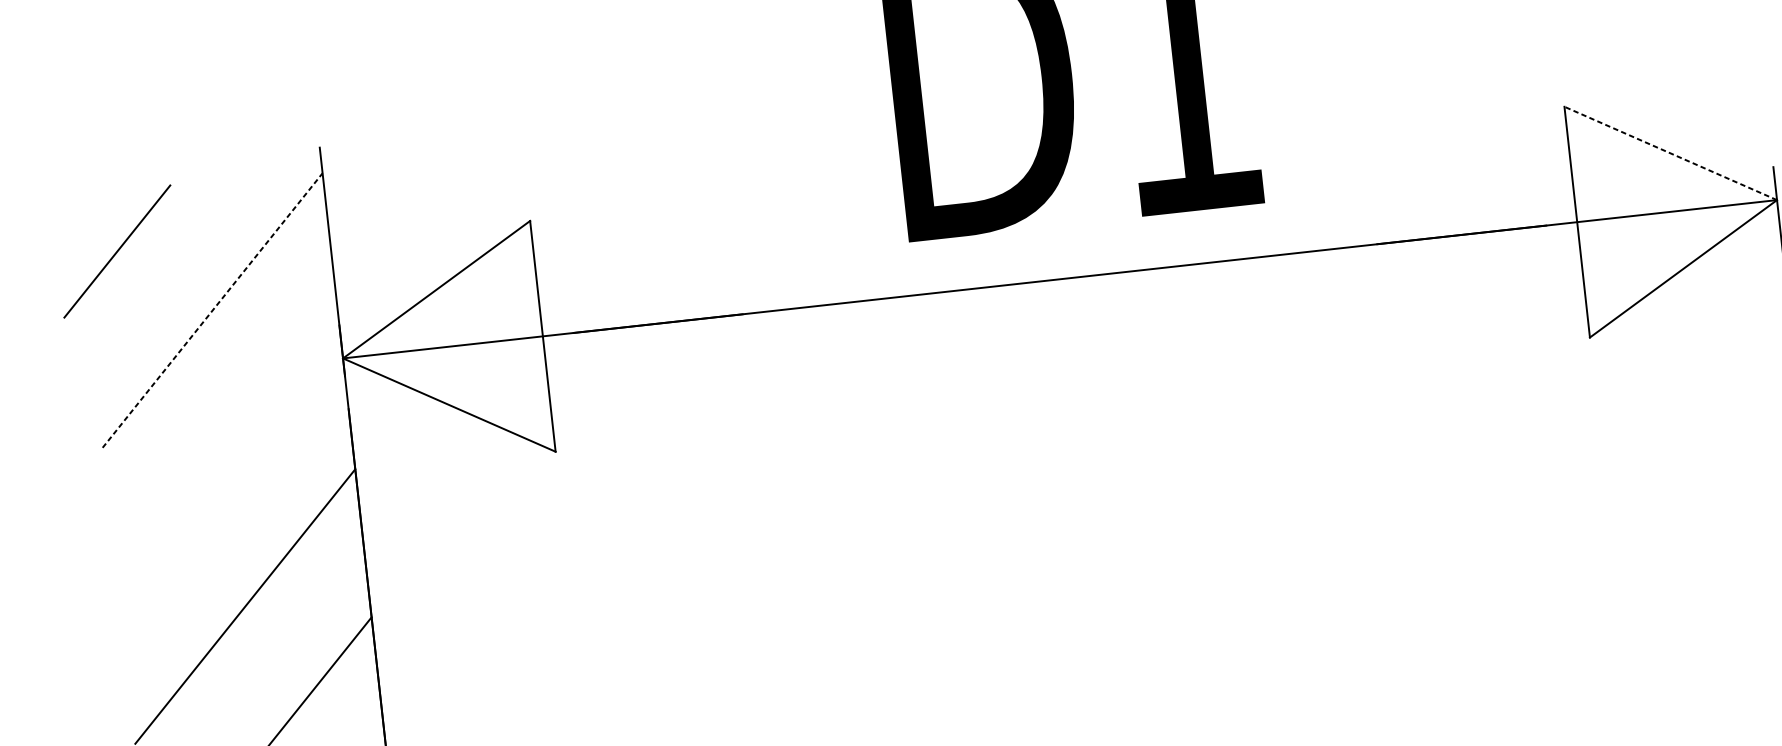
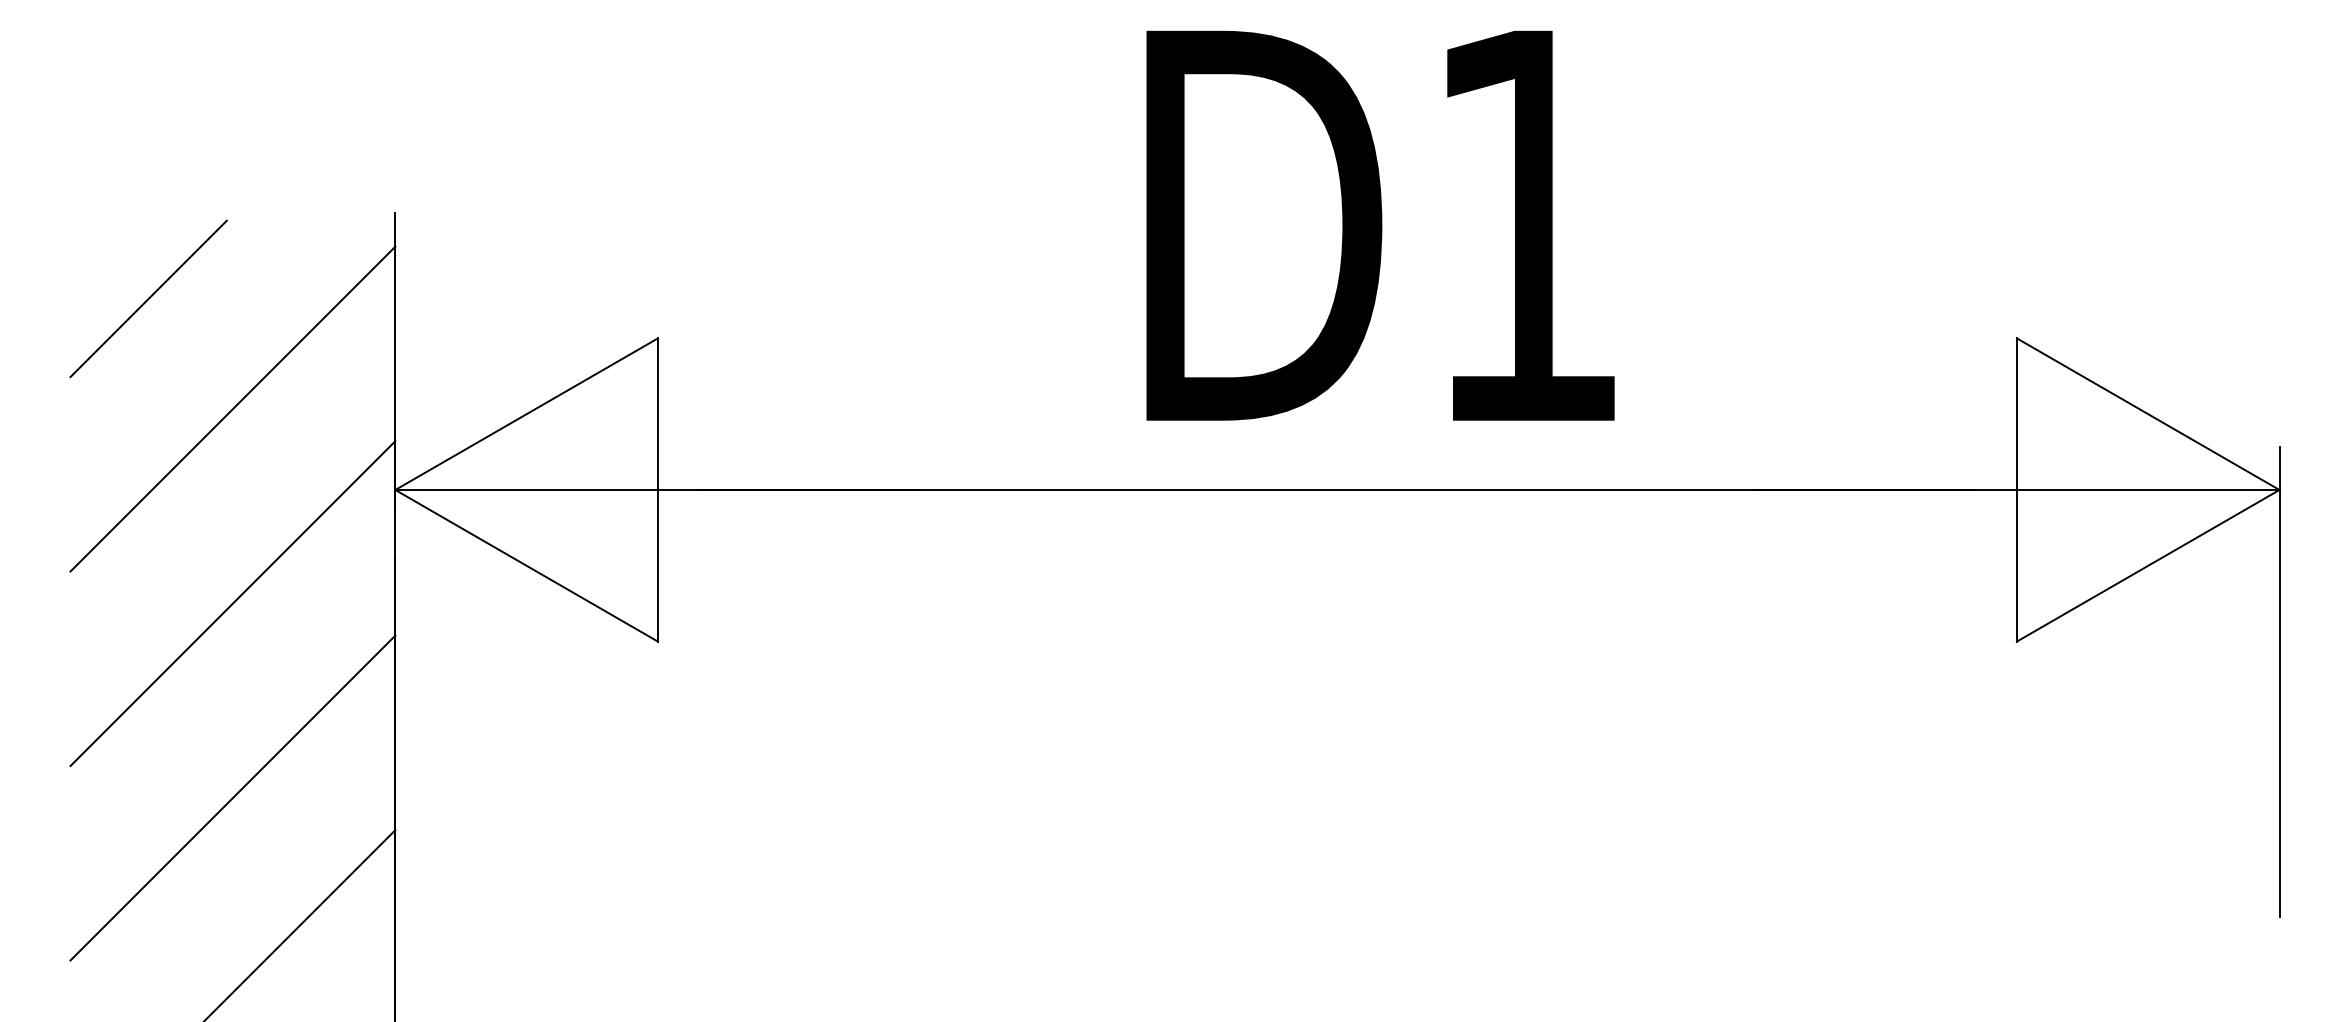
line: (1670, 153) -> (2148, 414), dashed -> solid
line: (117, 251) -> (148, 298), moved
line: (212, 310) -> (232, 409), dashed -> solid
line: (228, 458) -> (232, 603), added

